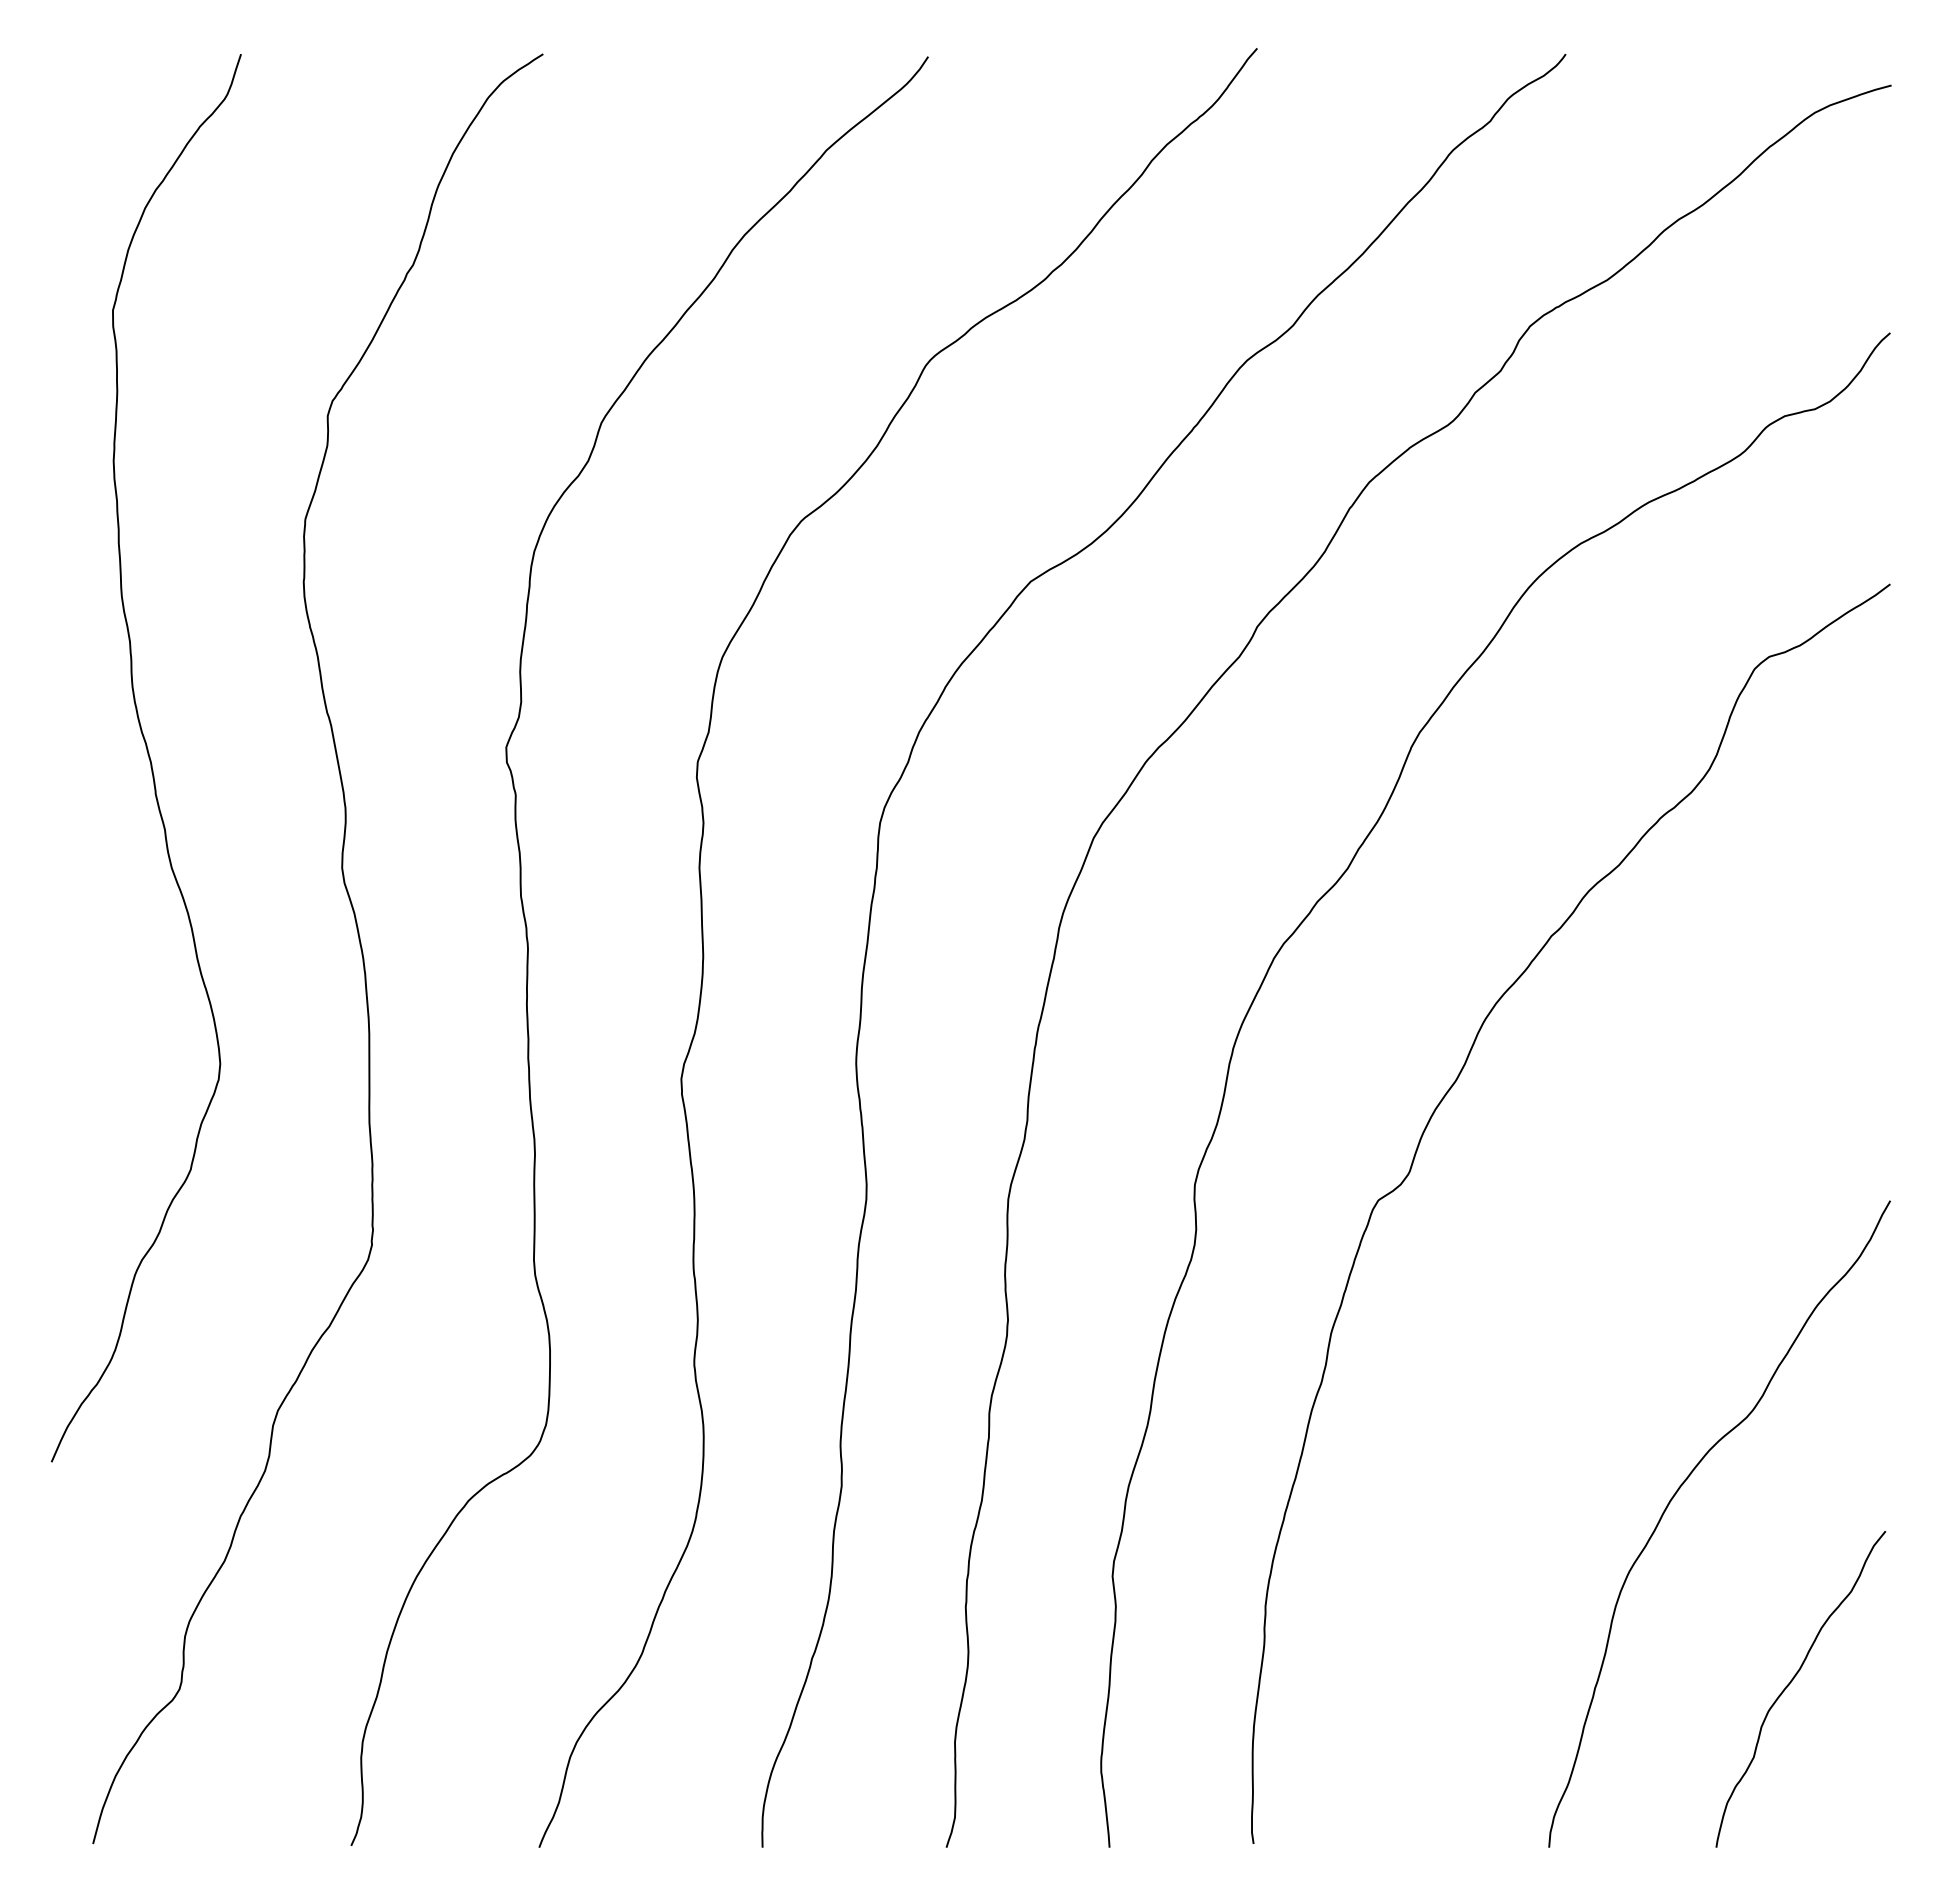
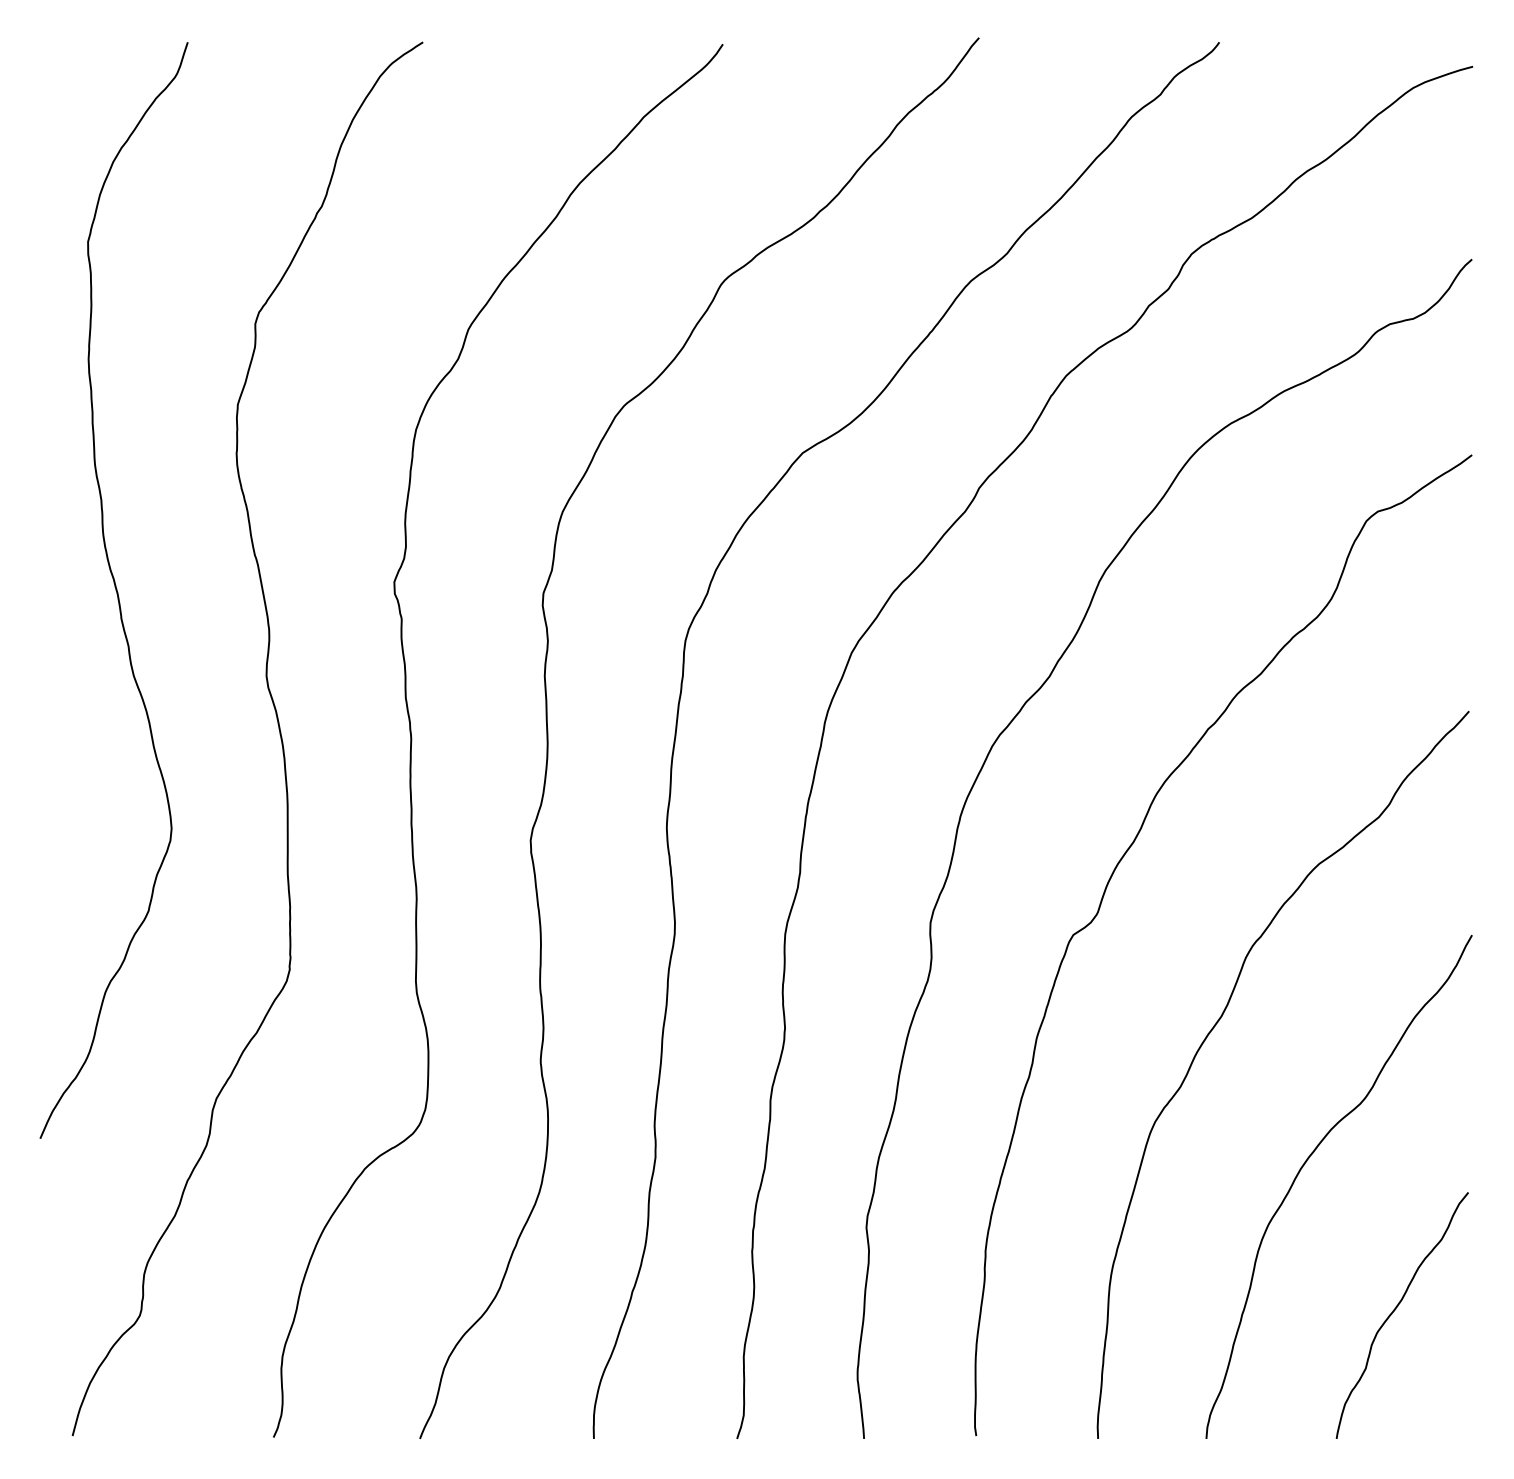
curve: (1560, 1318) -> (1215, 1026), added

